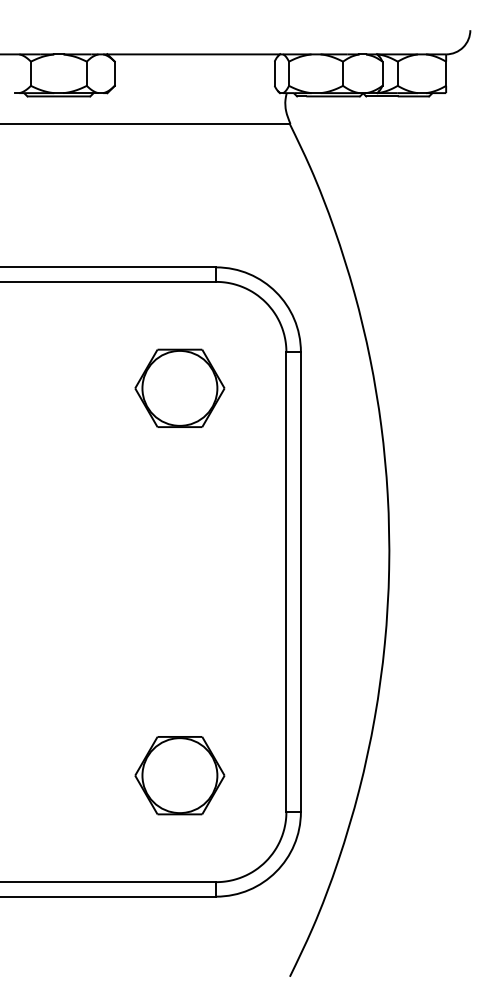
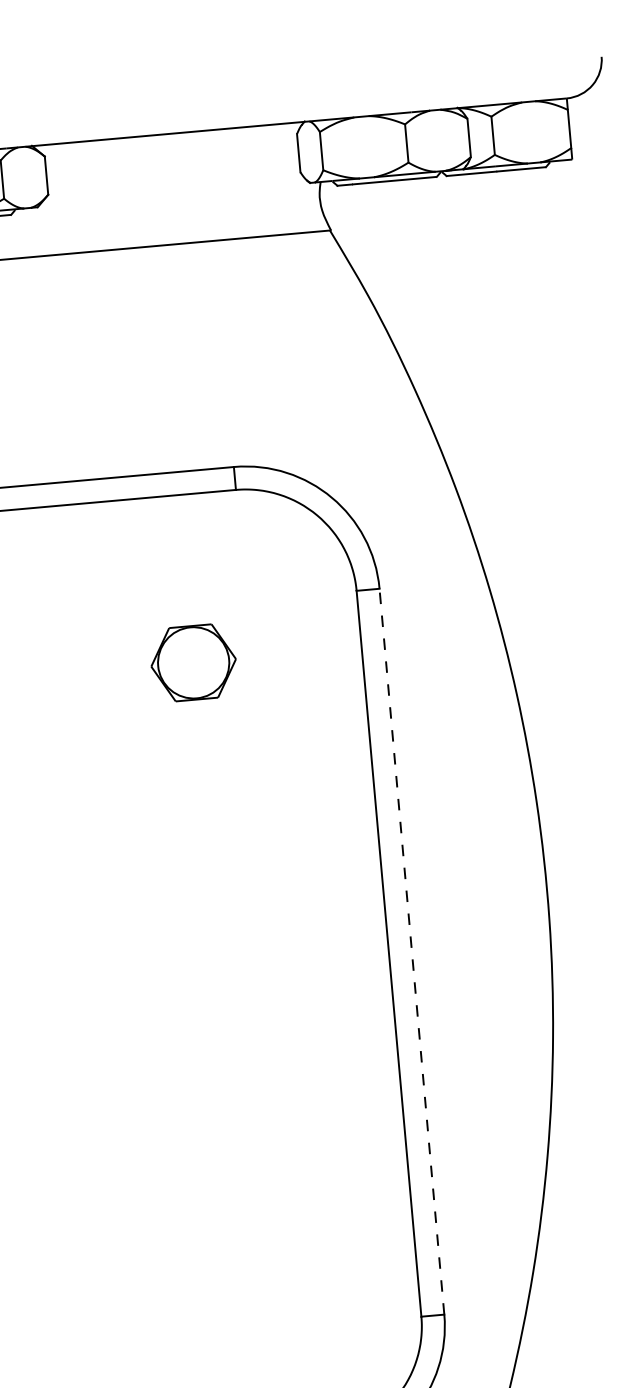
part: (179, 387) -> (192, 661), size x0.6
line: (300, 582) -> (411, 952), solid -> dashed
part: (179, 775) -> (247, 1274), removed

